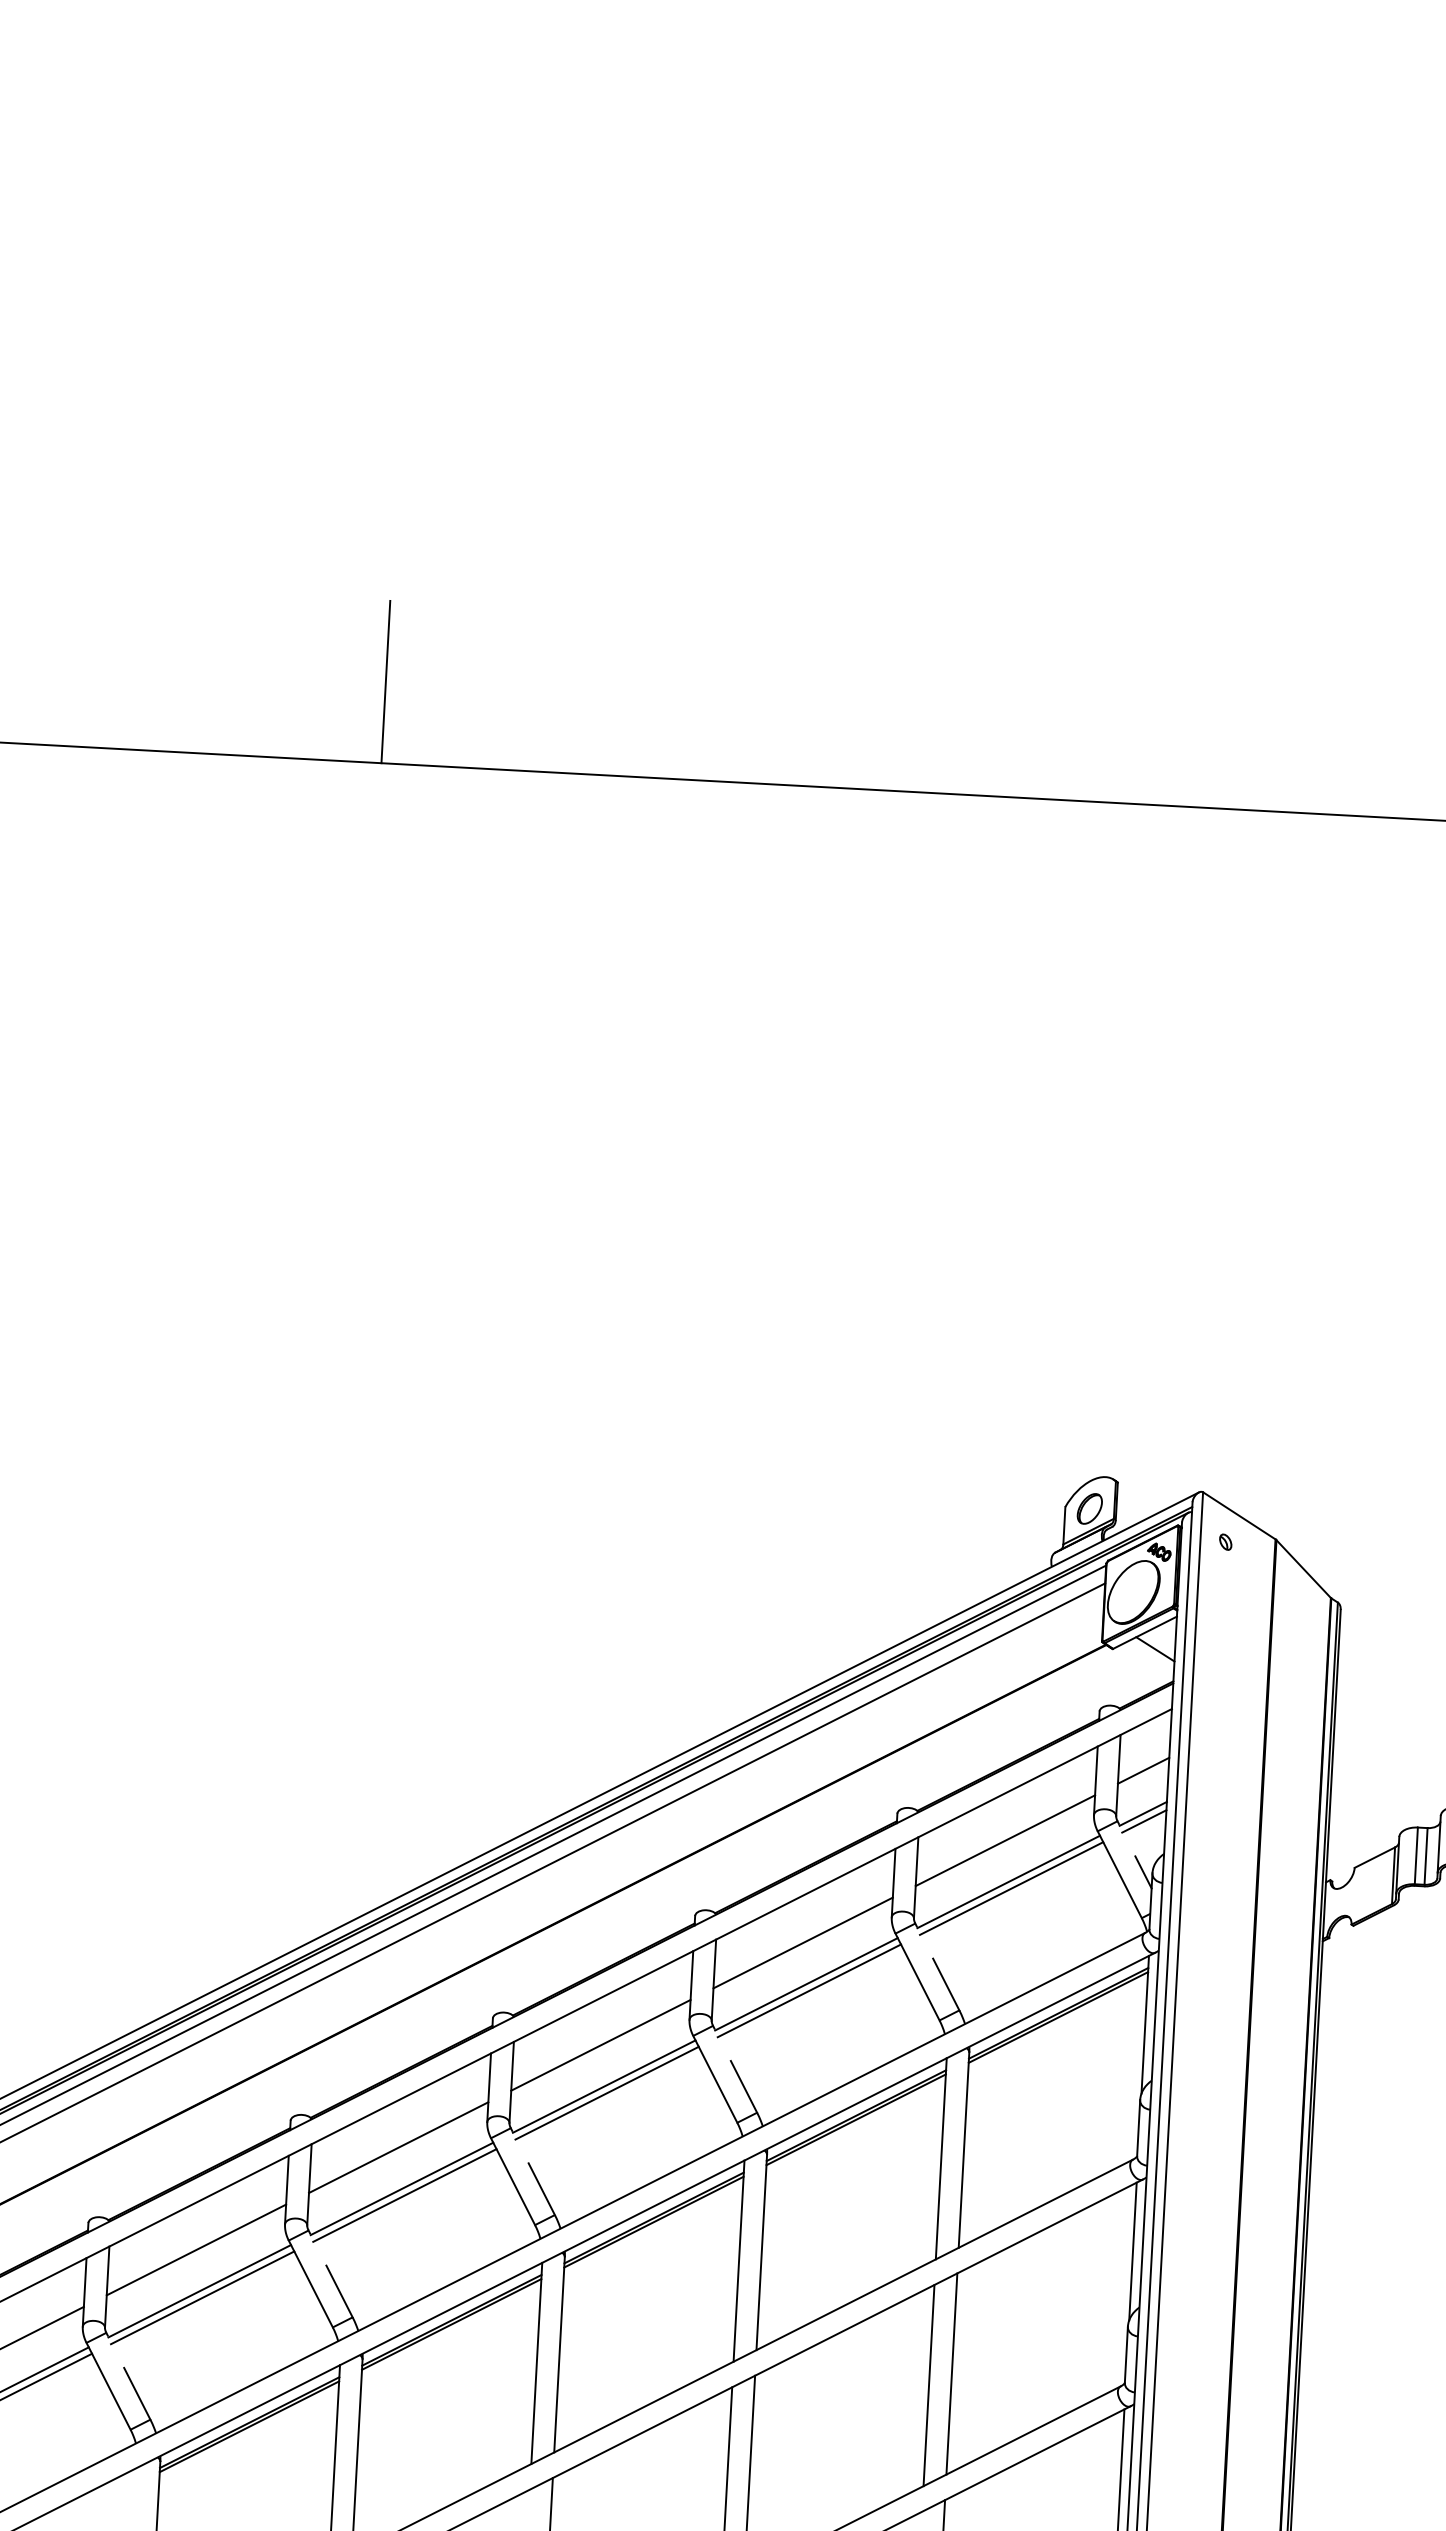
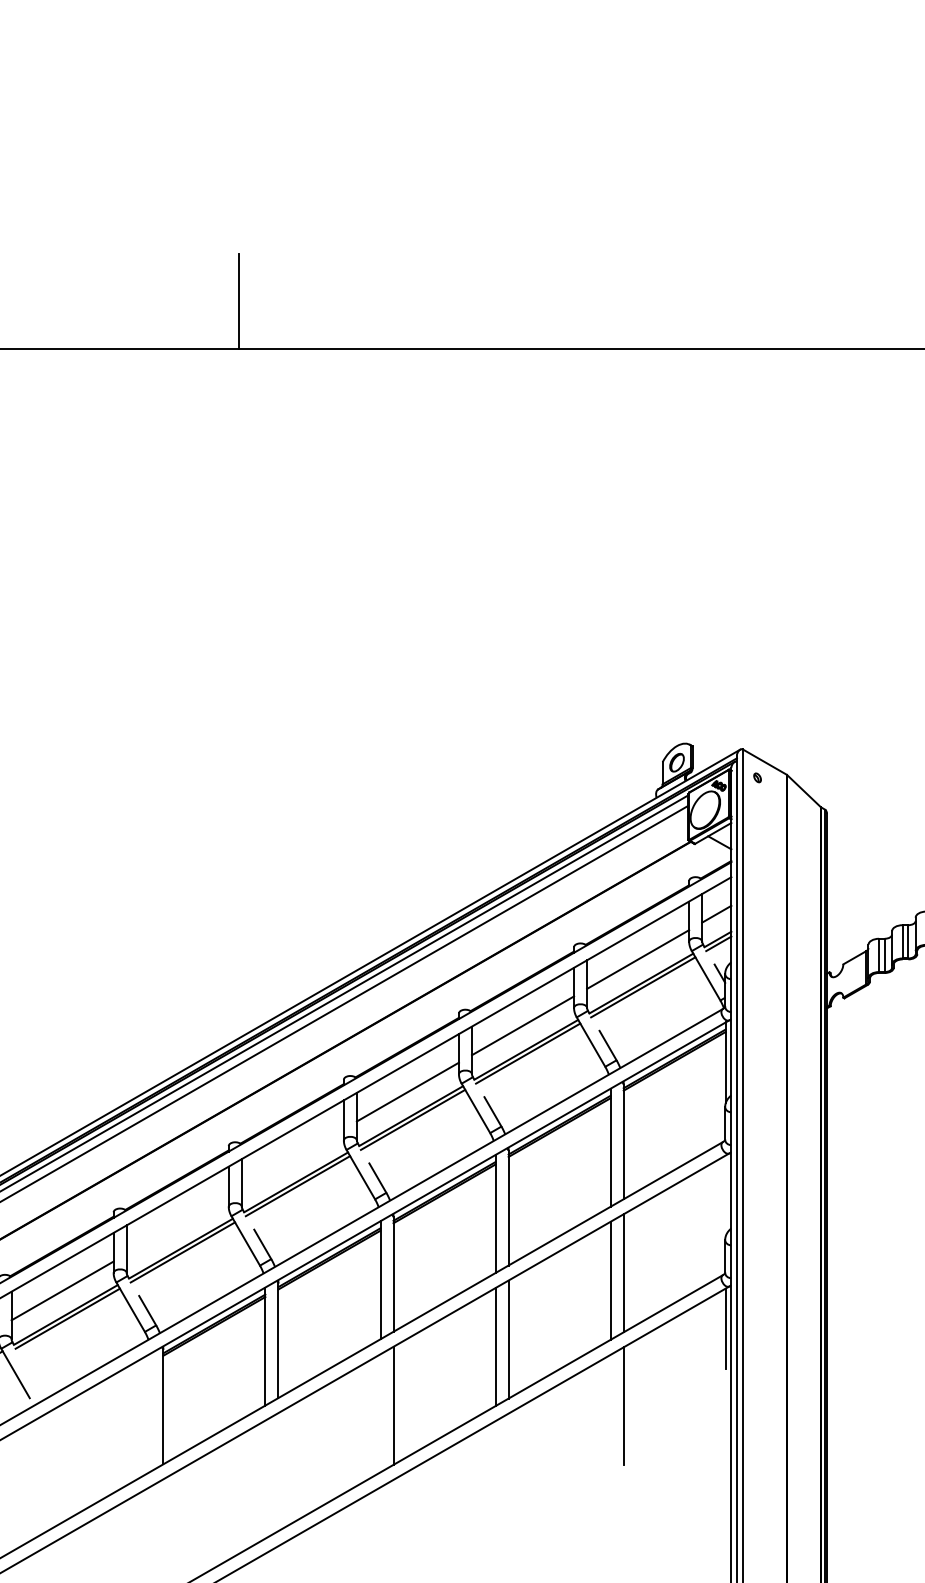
line: (398, 2146) -> (292, 1157), removed
line: (196, 2249) -> (177, 1224), removed
line: (1132, 2250) -> (725, 1195), removed

